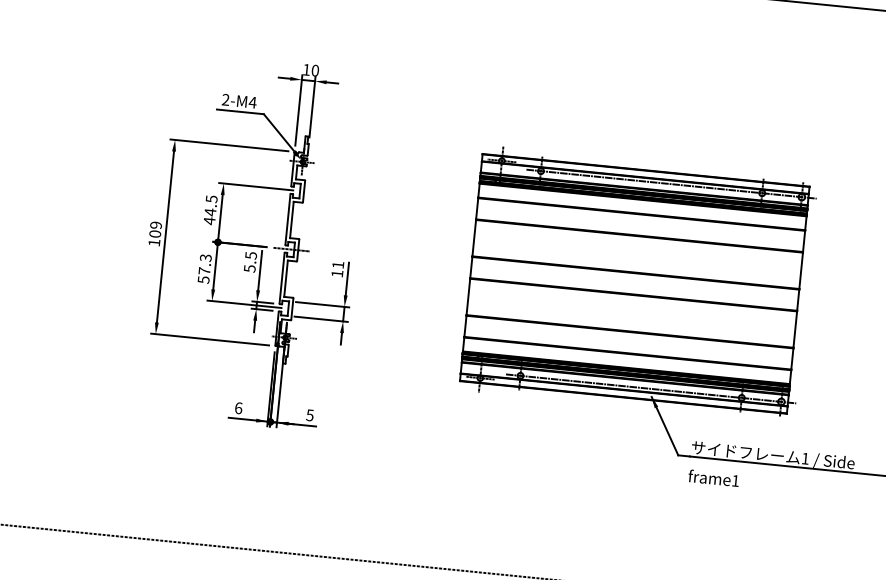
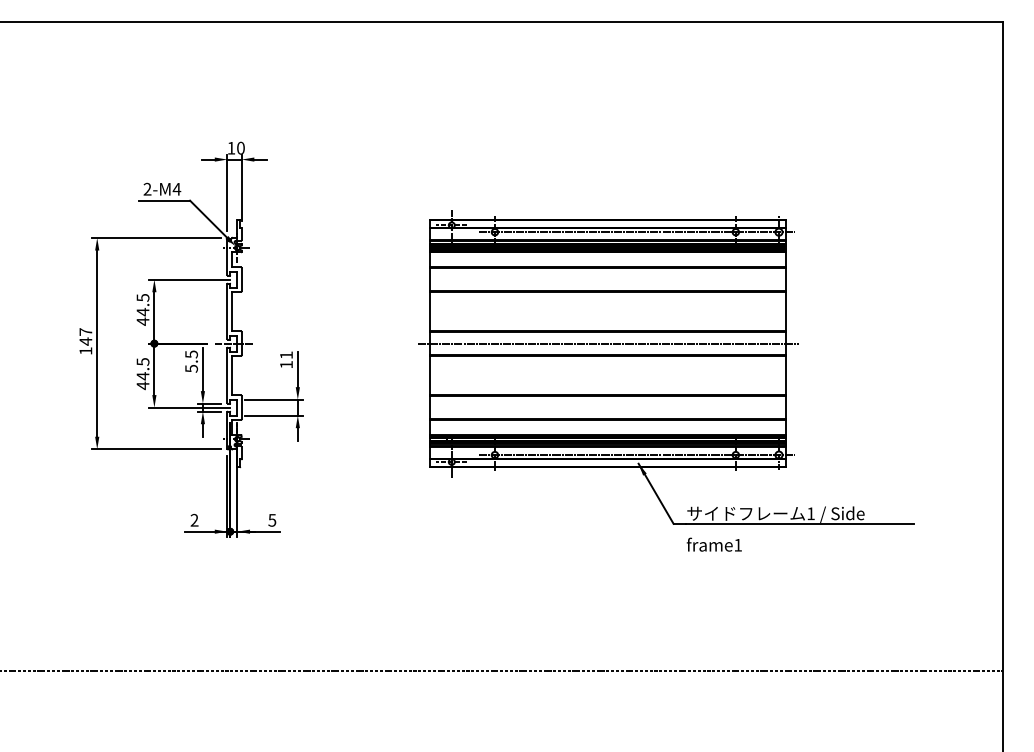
text: (155, 229) -> (85, 336), 109 -> 147
text: (204, 269) -> (142, 374), 57.3 -> 44.5
line: (634, 283) -> (607, 343), added
text: (238, 407) -> (194, 519), 6 -> 2

